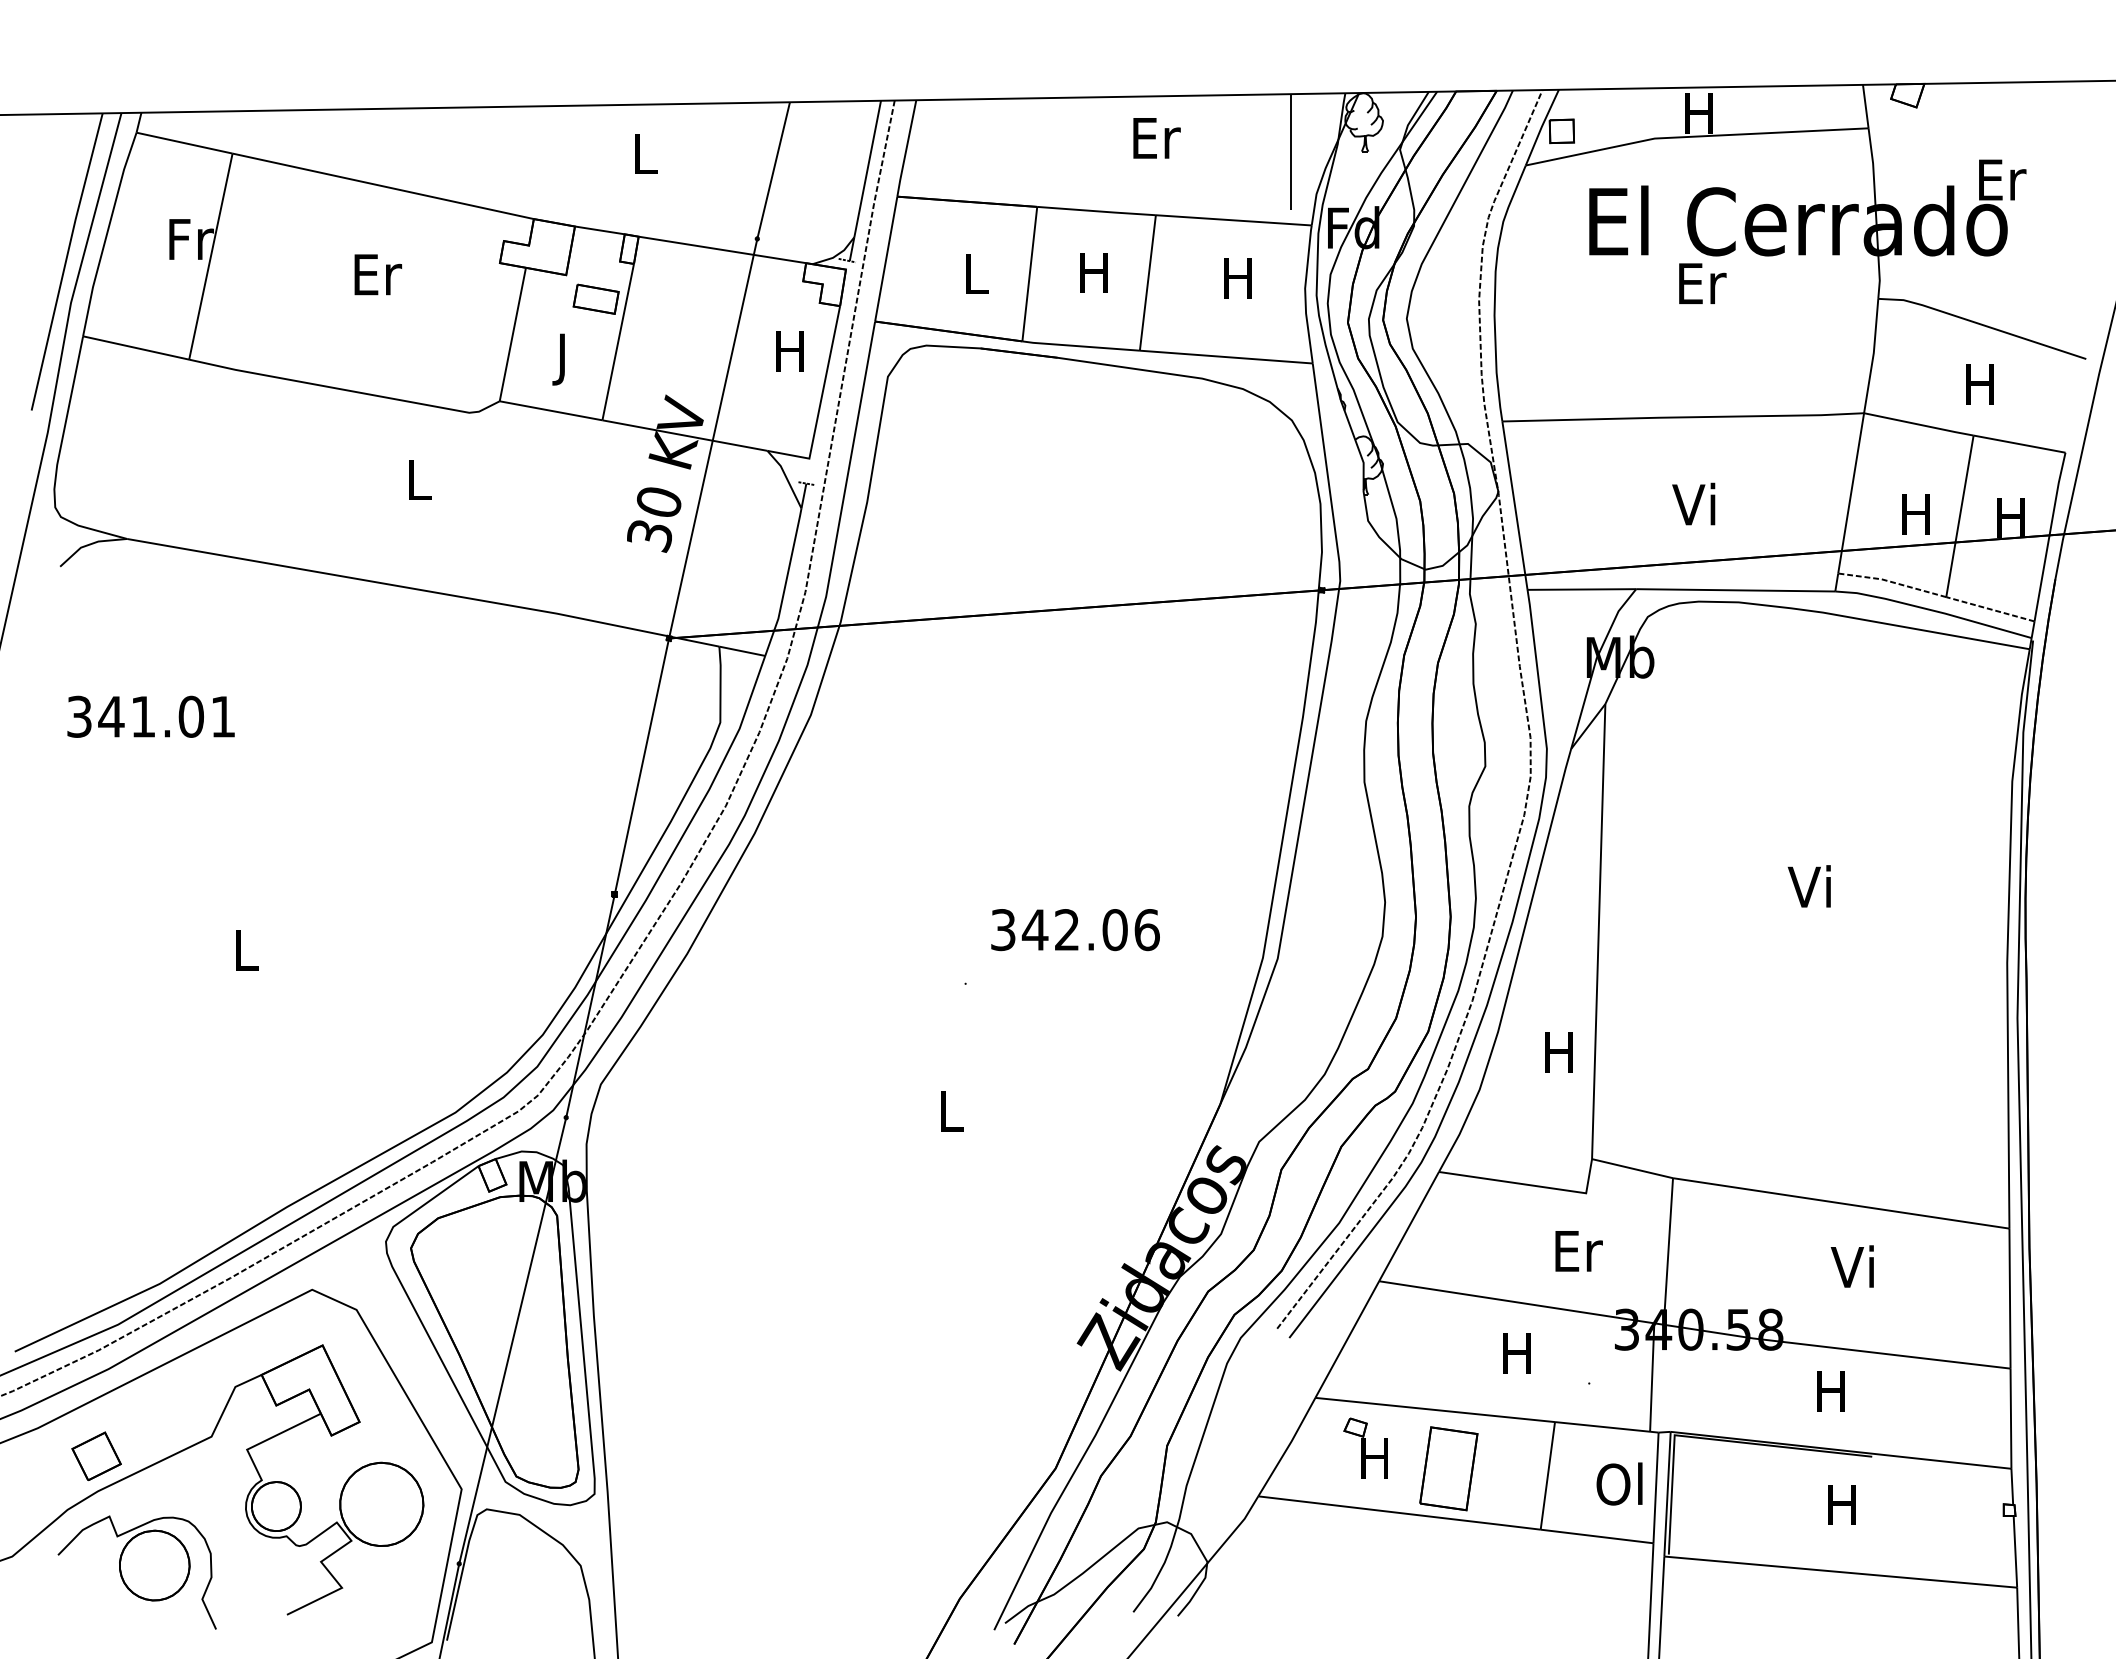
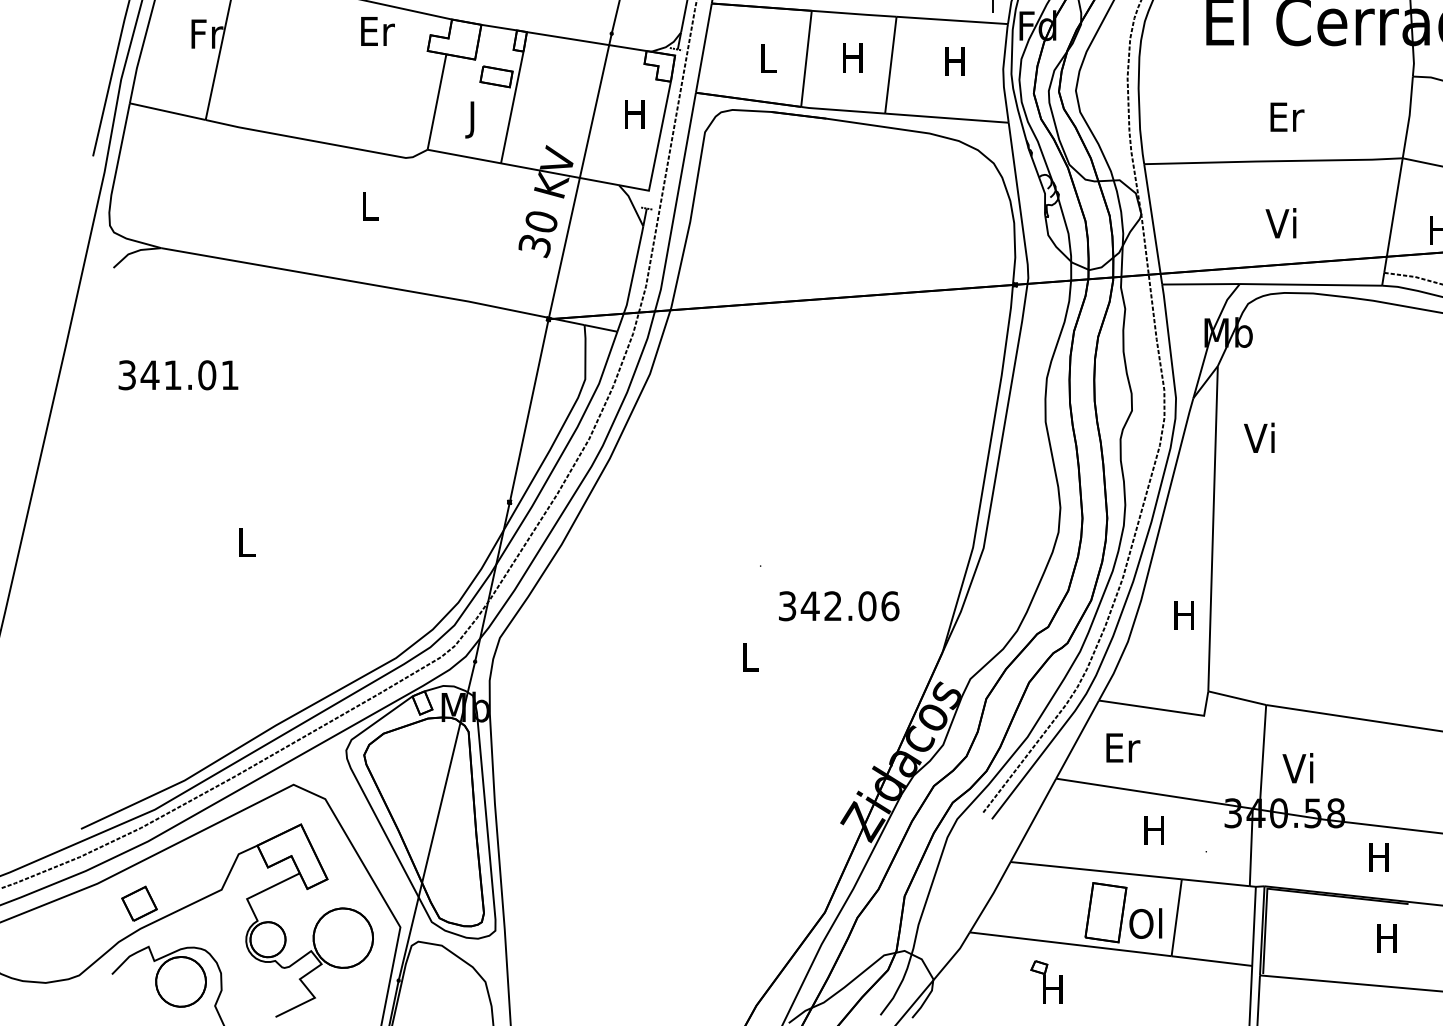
text: (378, 274) -> (378, 31), moved
text: (1702, 283) -> (1287, 117), moved
text: (1808, 886) -> (1258, 437), moved
text: (1075, 930) -> (839, 606), moved
text: (1578, 1251) -> (1122, 748), moved
text: (1851, 1266) -> (1297, 768), moved
part: (1365, 1447) -> (1046, 981), moved
text: (1619, 1483) -> (1145, 923), moved

